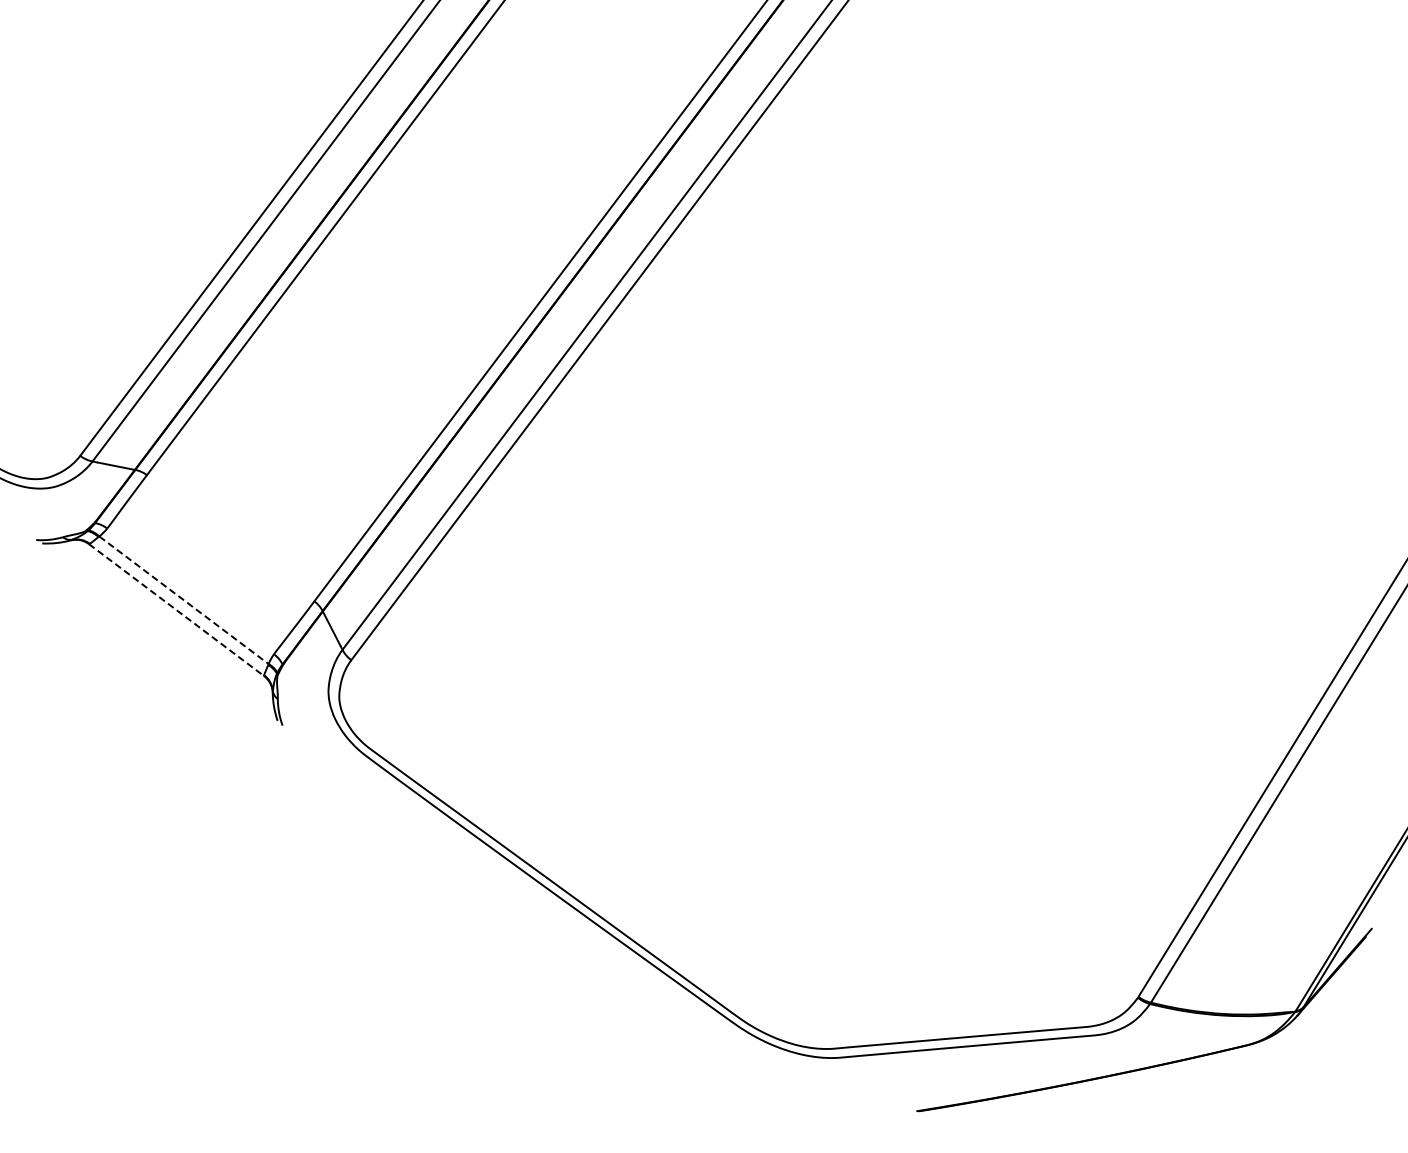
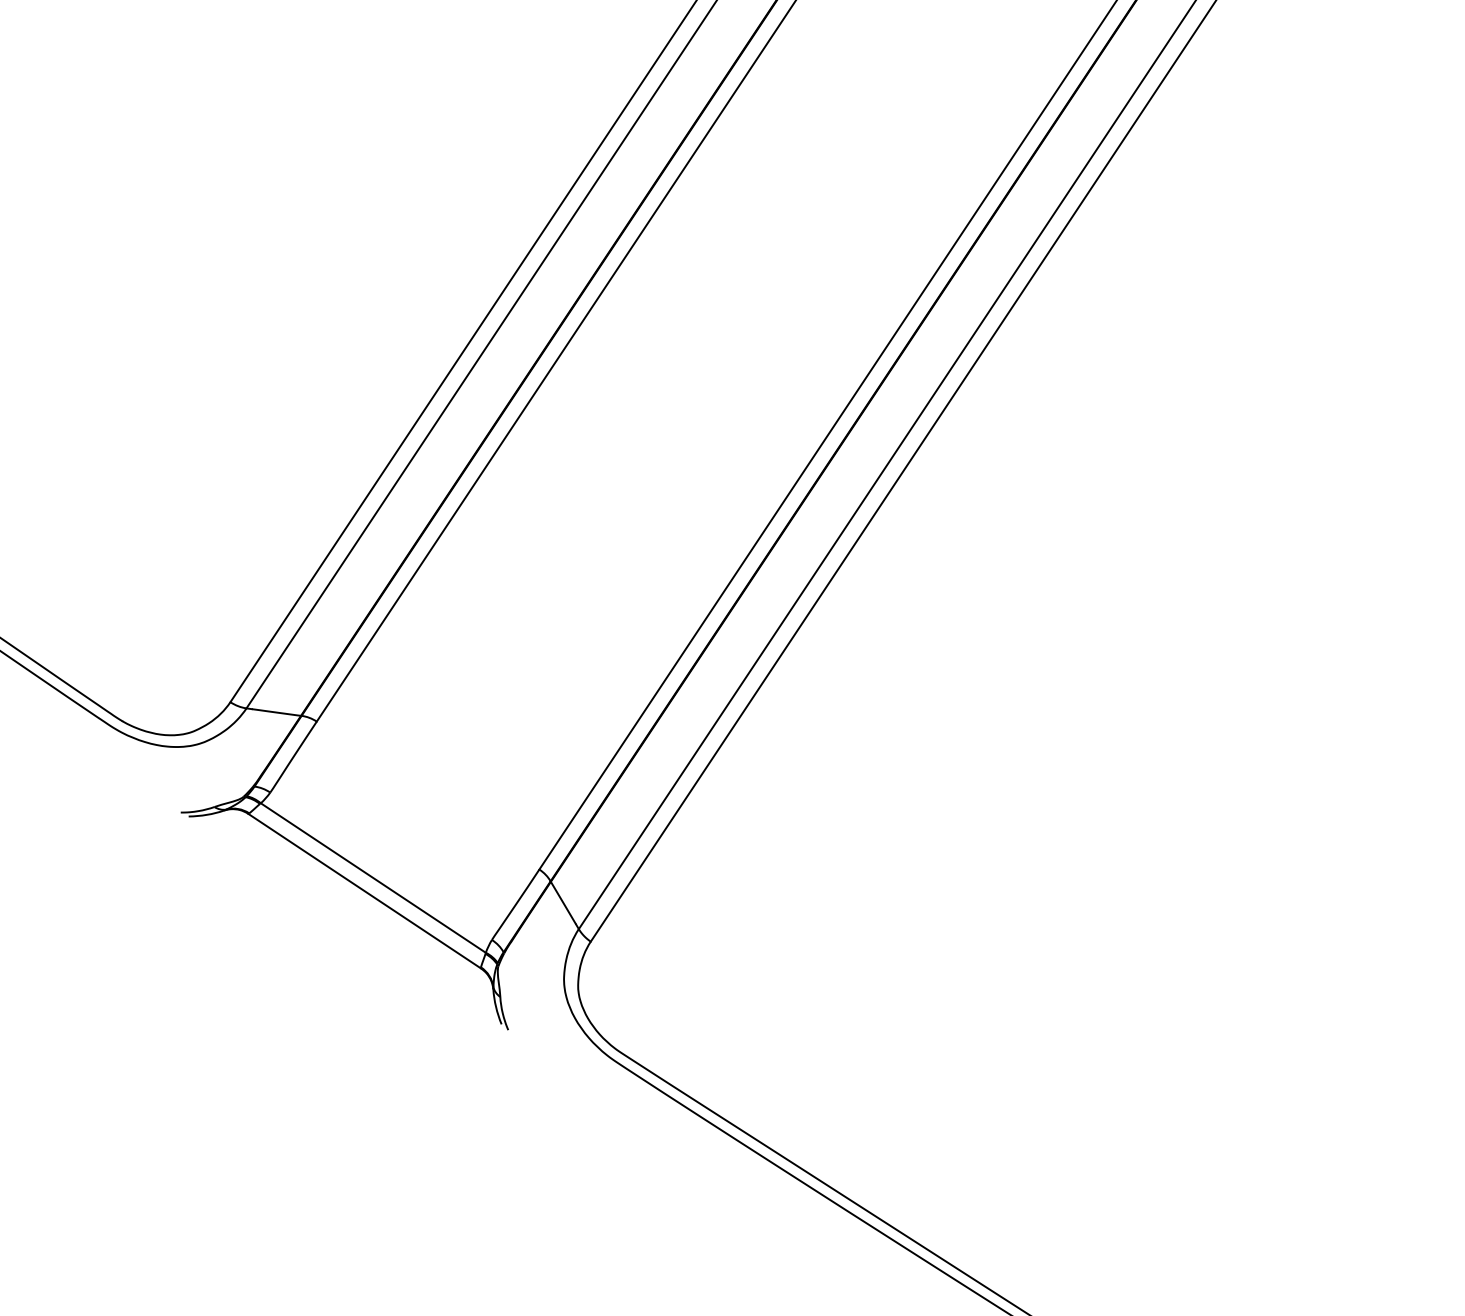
line: (183, 600) -> (372, 878), dashed -> solid
line: (176, 610) -> (364, 891), dashed -> solid

